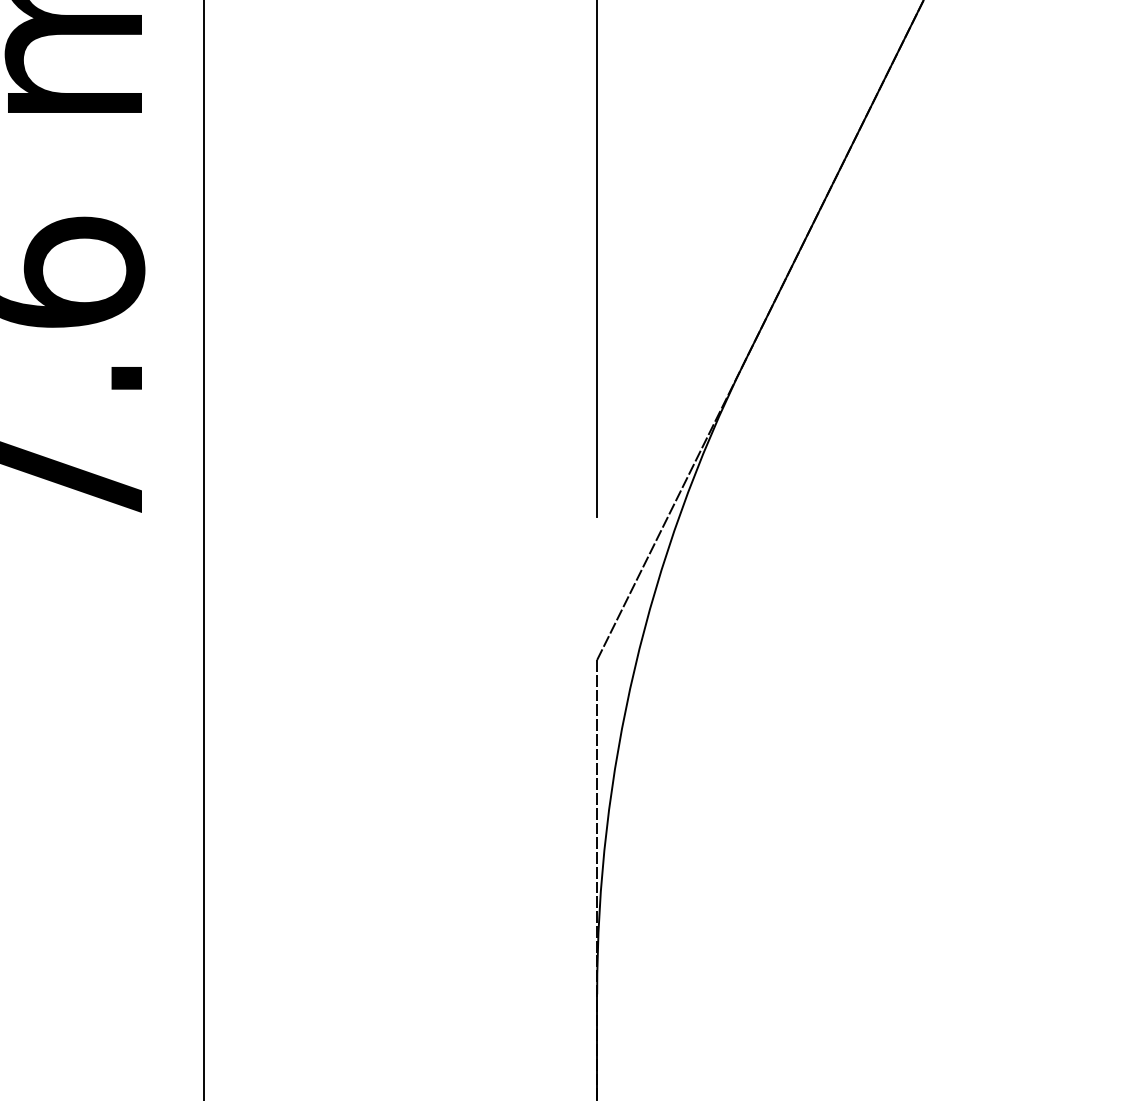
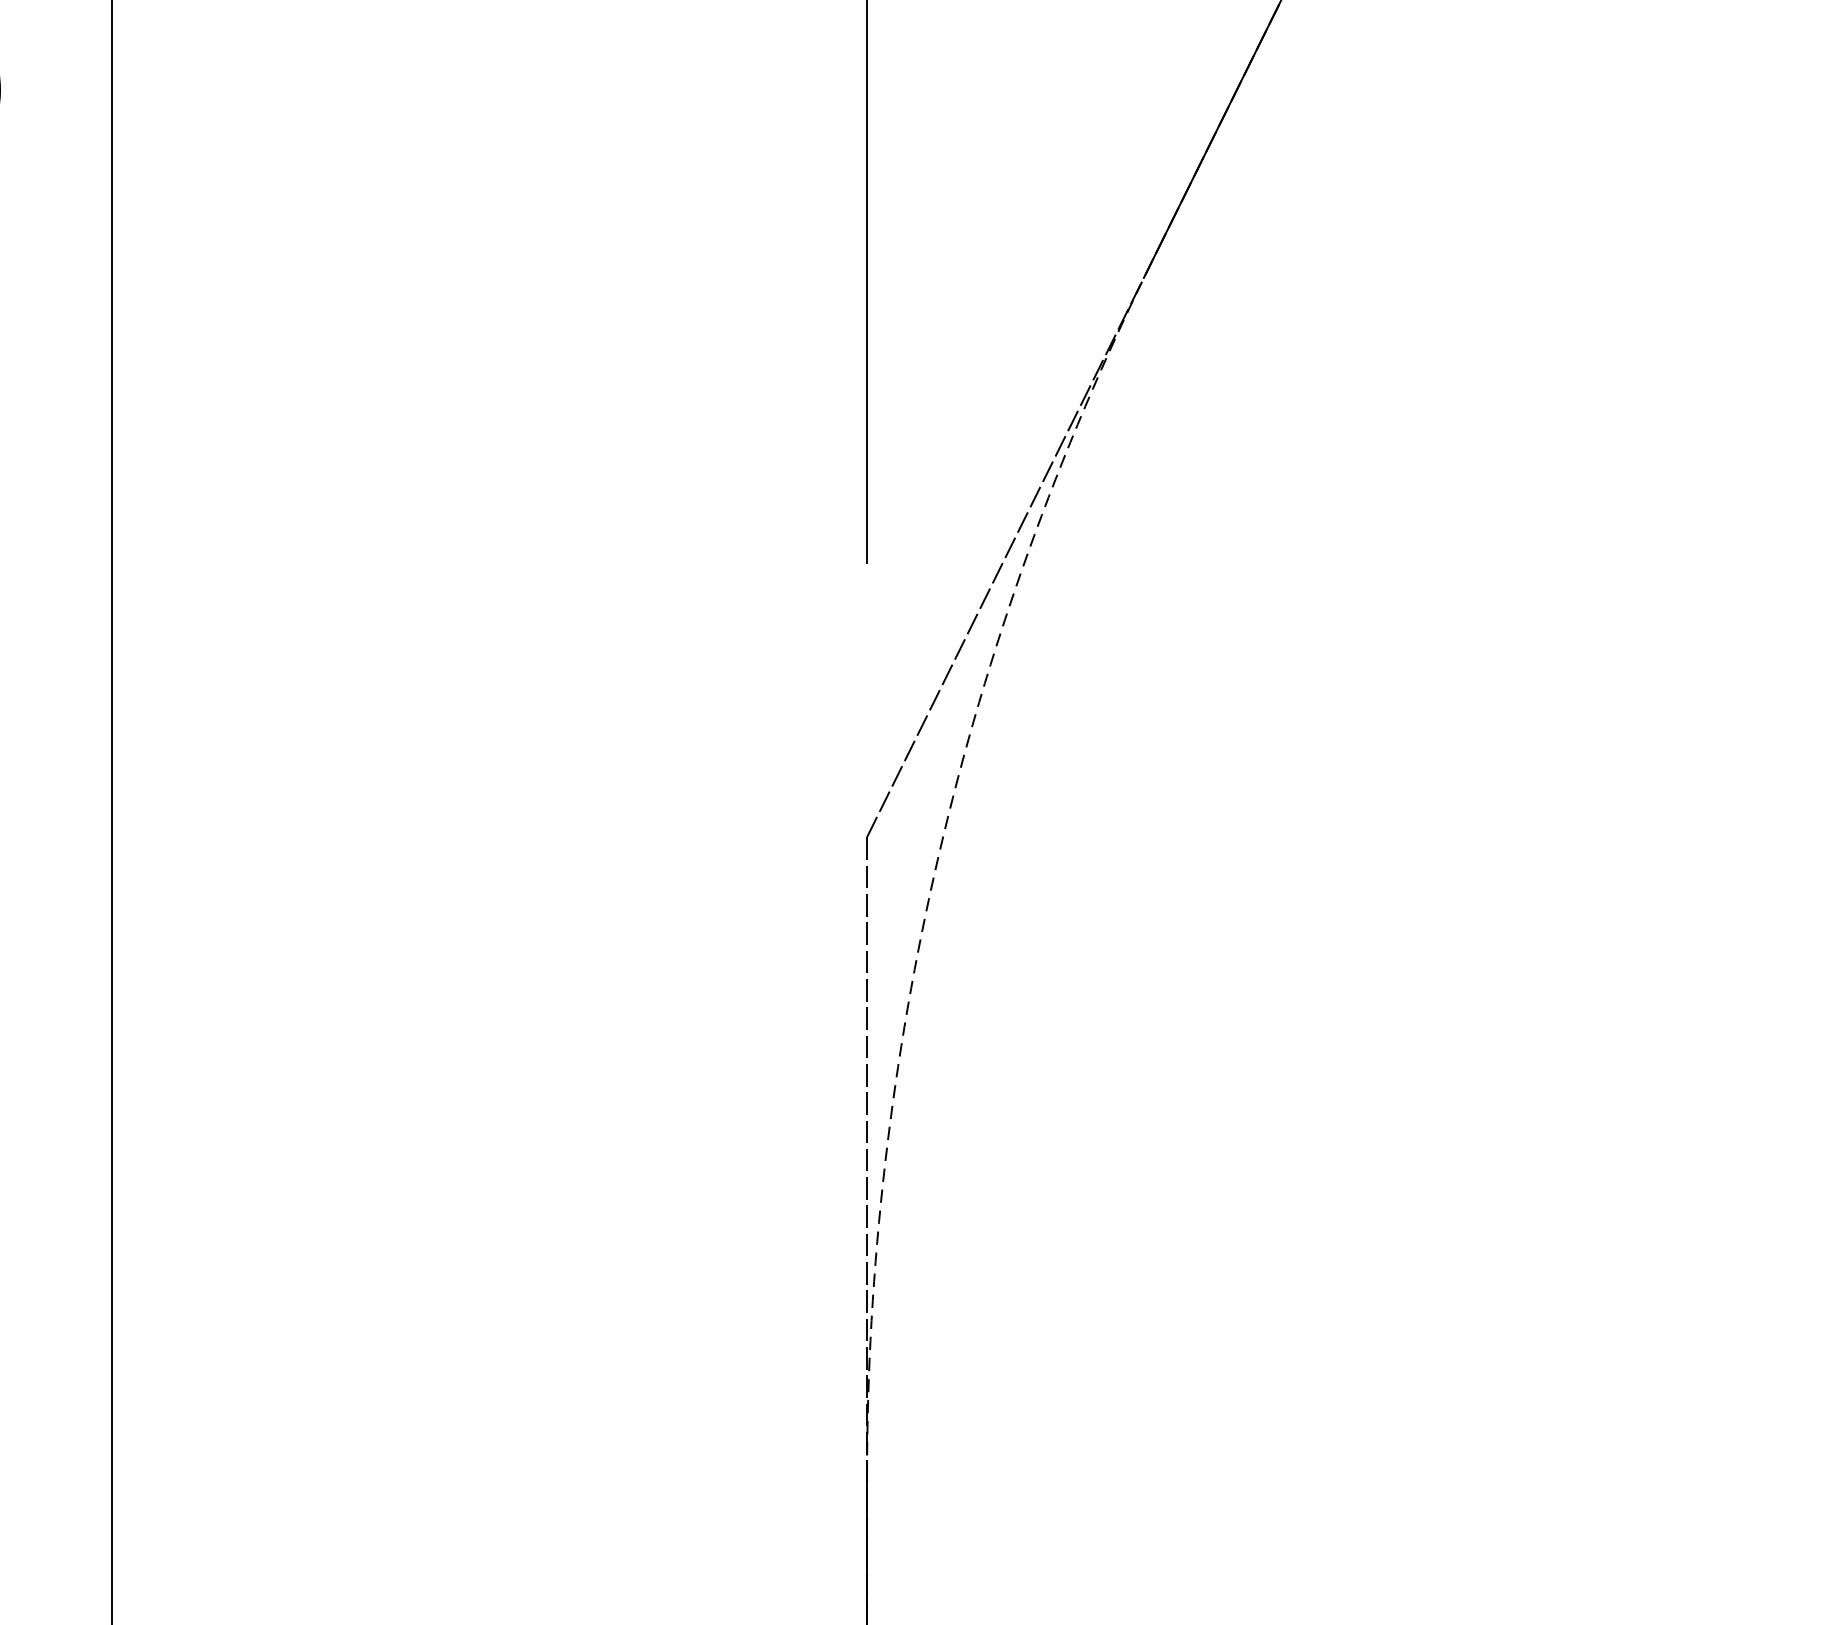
arc: (634, 668) -> (938, 853), solid -> dashed

